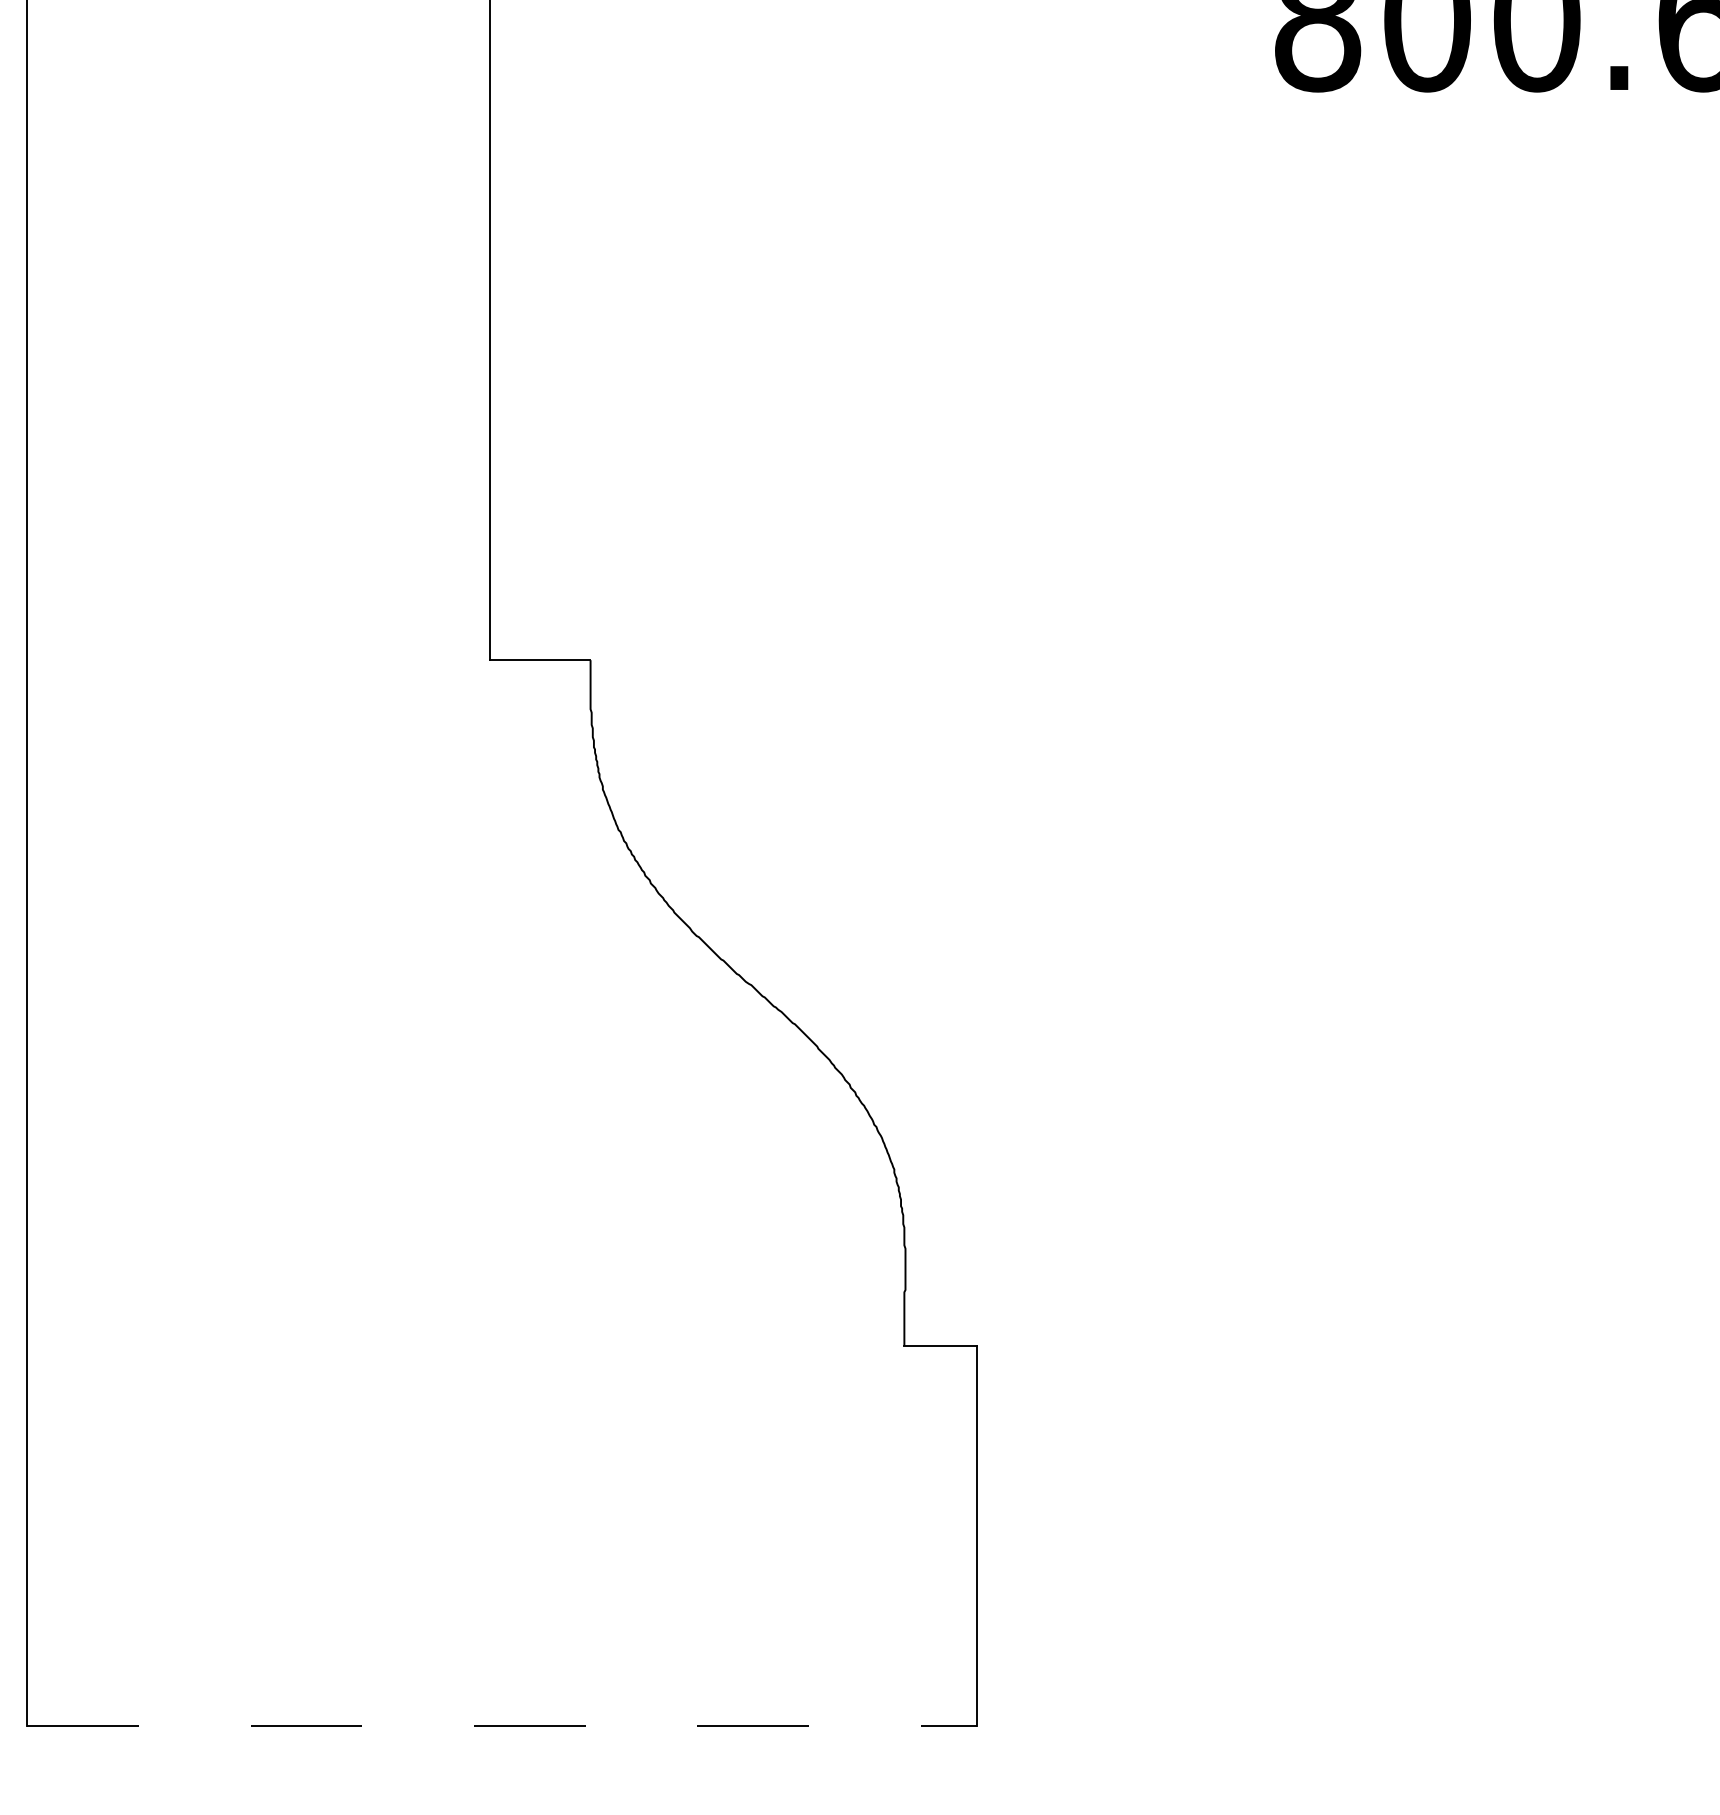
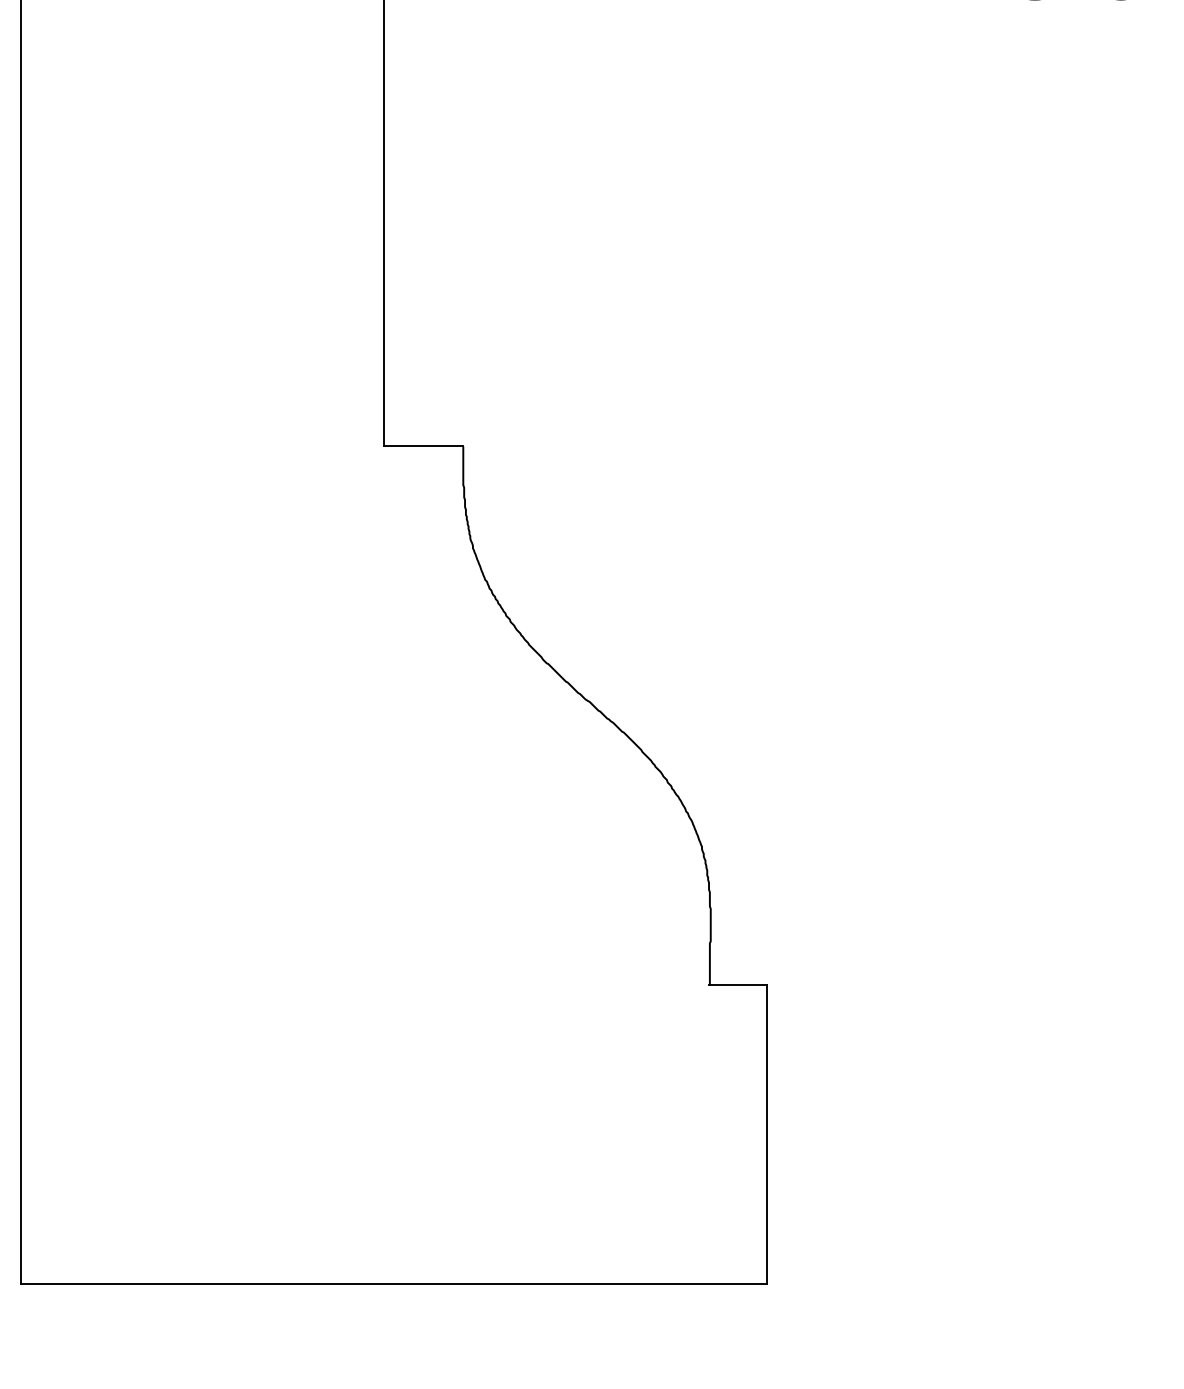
line: (502, 1725) -> (394, 1283), dashed -> solid

